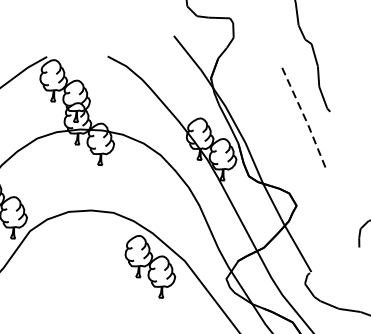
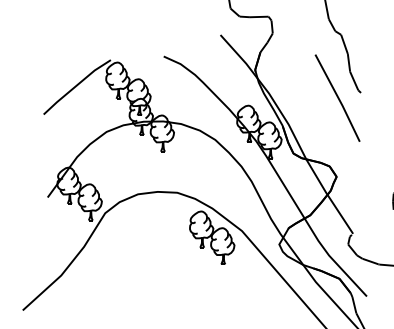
line: (304, 116) -> (338, 98), dashed -> solid

